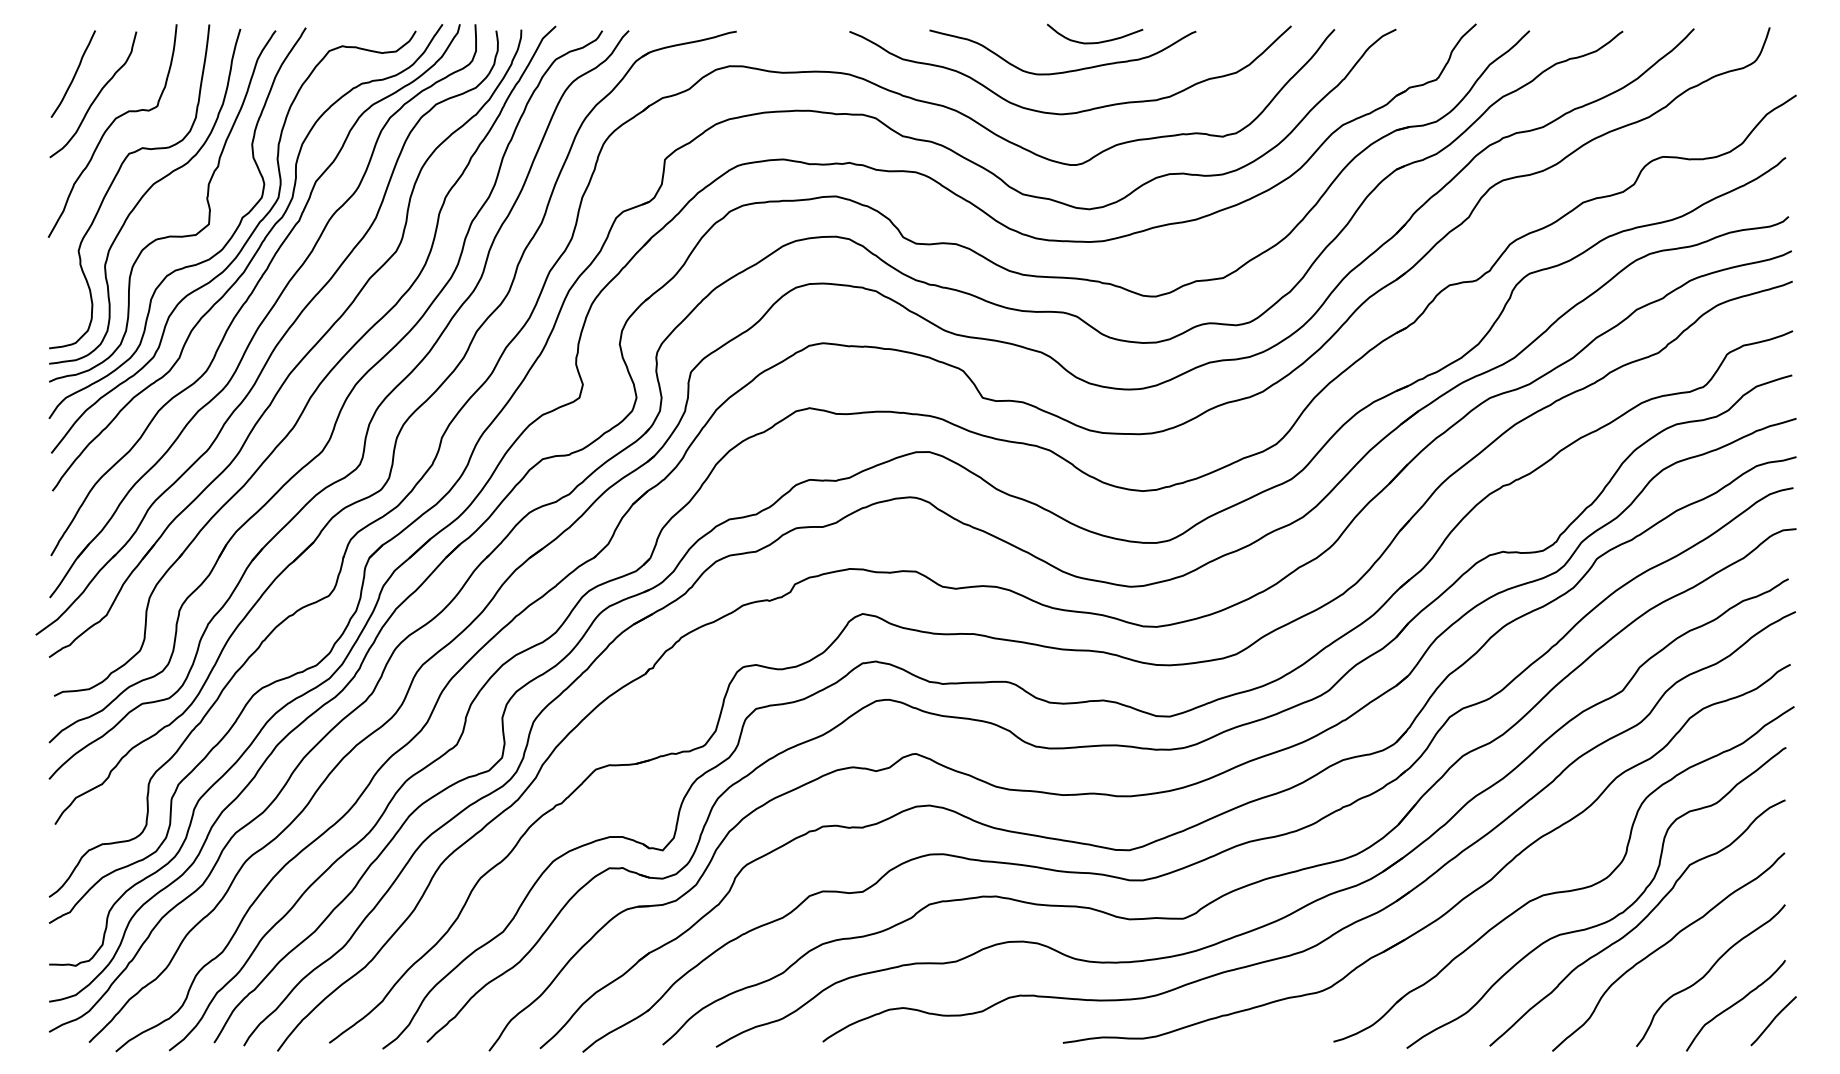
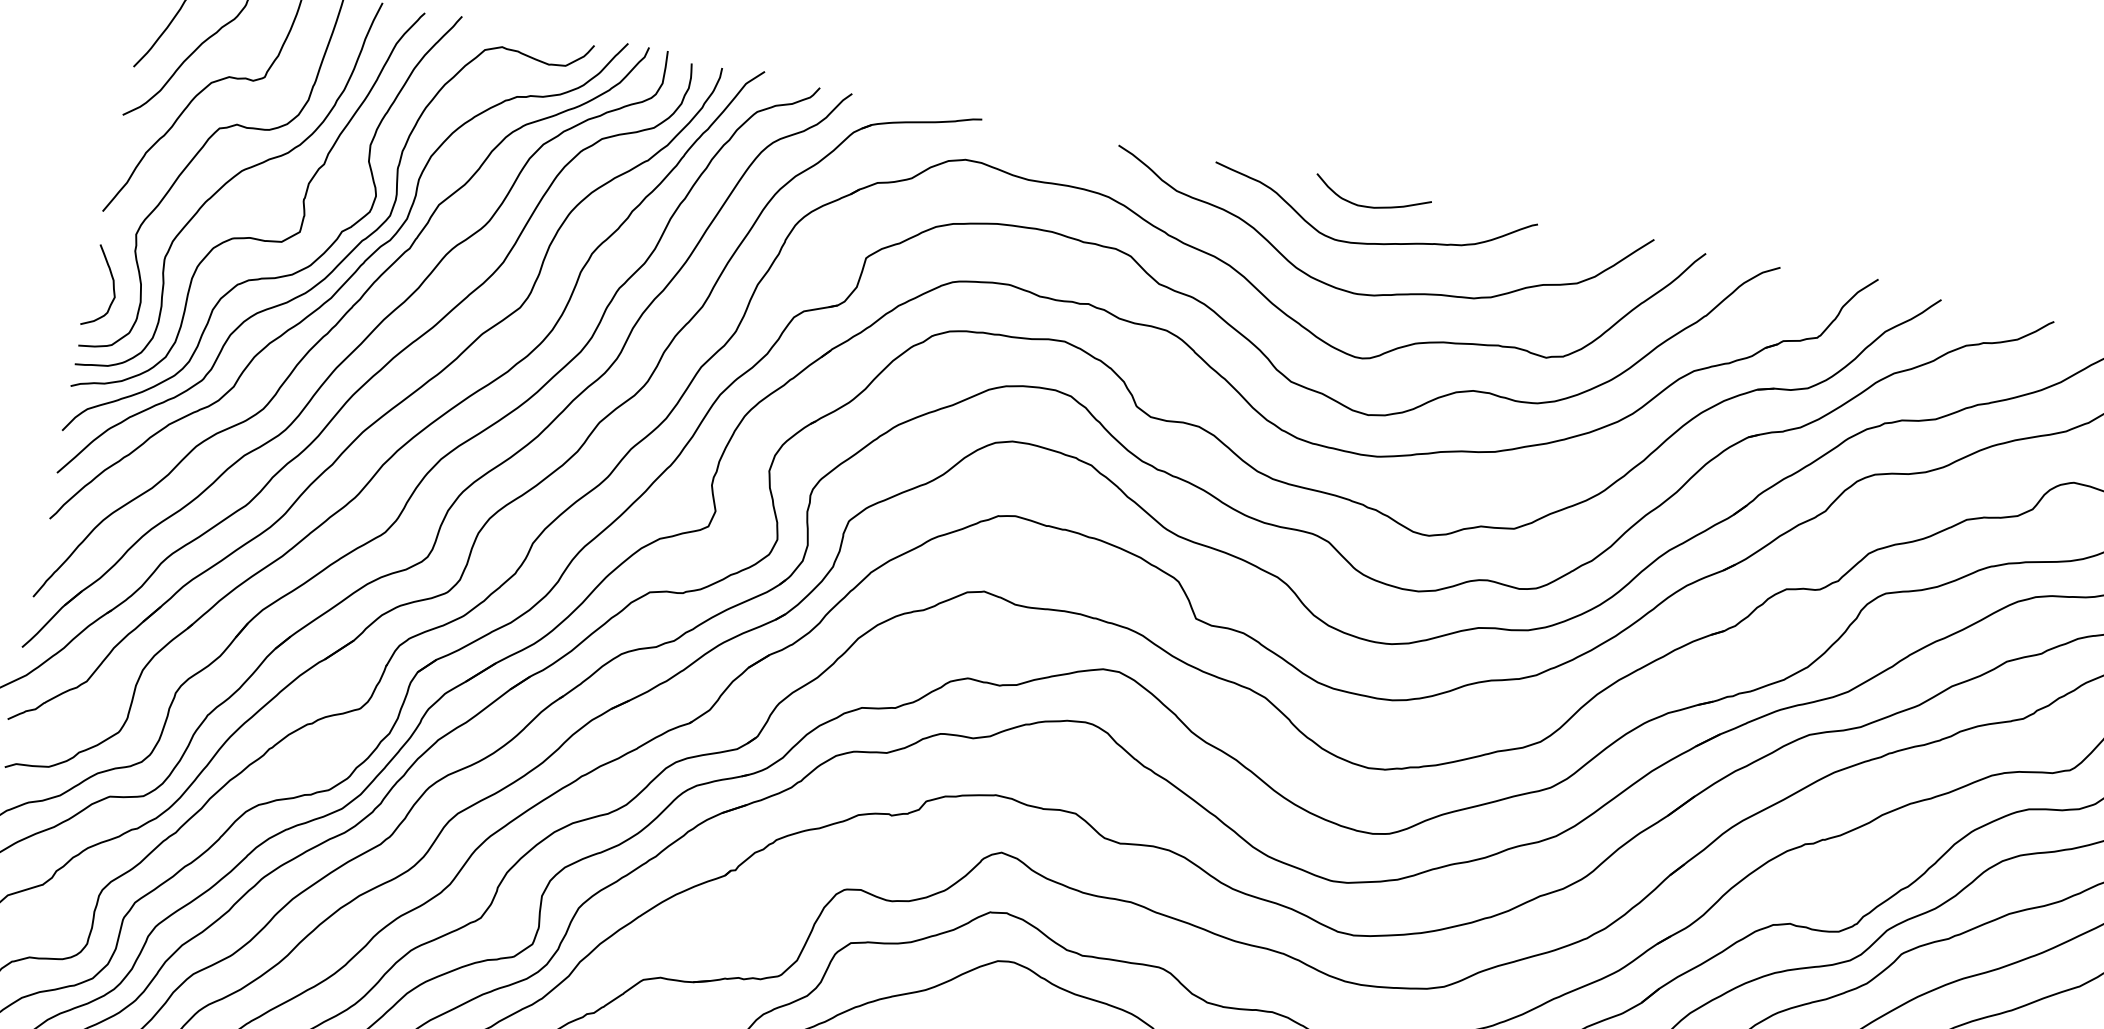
curve: (1098, 41) -> (1375, 206), moved
curve: (67, 296) -> (112, 286), added

